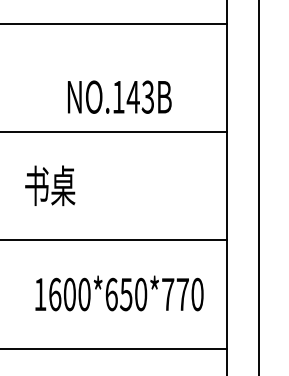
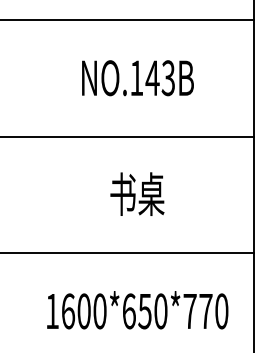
text: (119, 96) -> (137, 77), moved
text: (50, 185) -> (137, 193), moved

